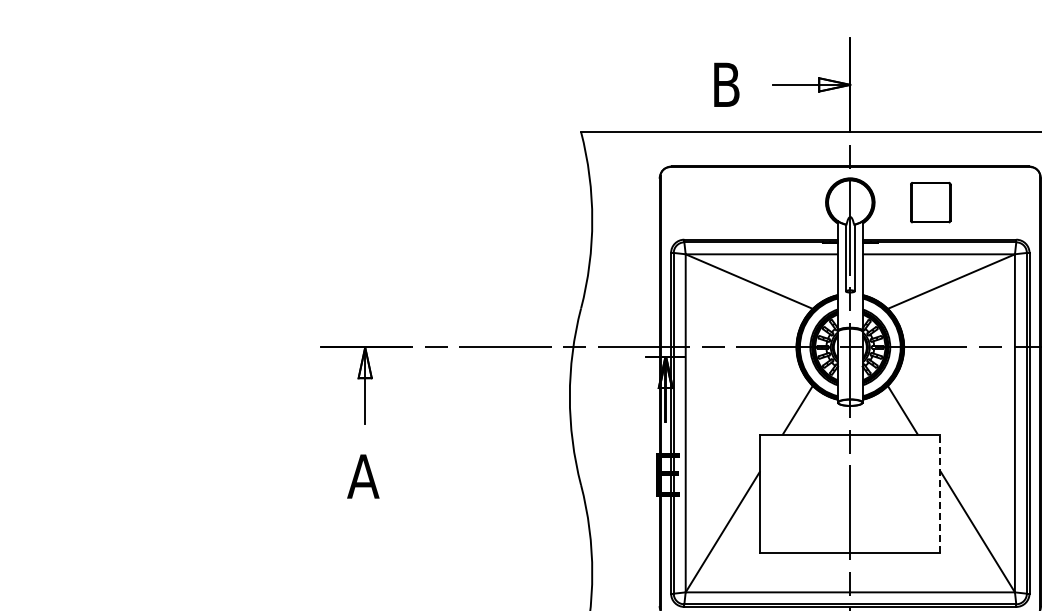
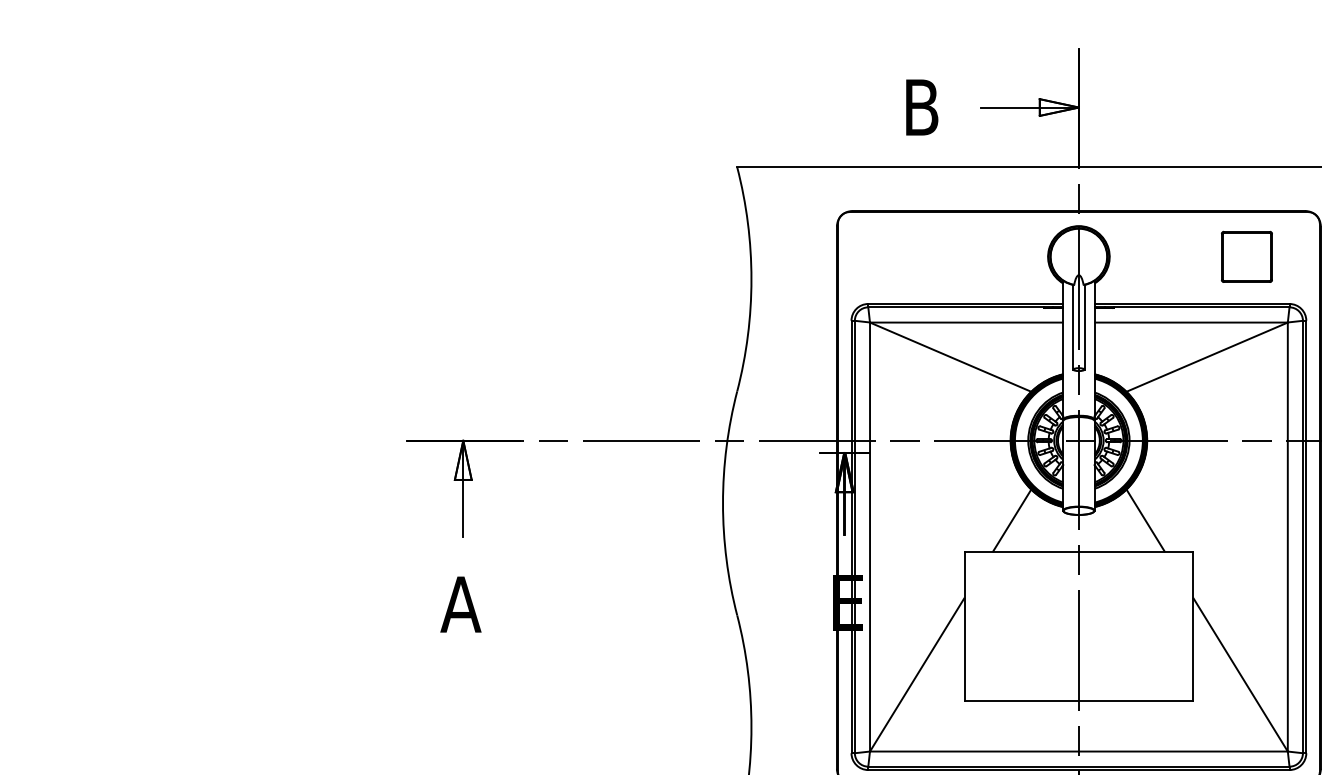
part: (930, 202) -> (1246, 256), moved
line: (940, 493) -> (1193, 626), dashed -> solid

